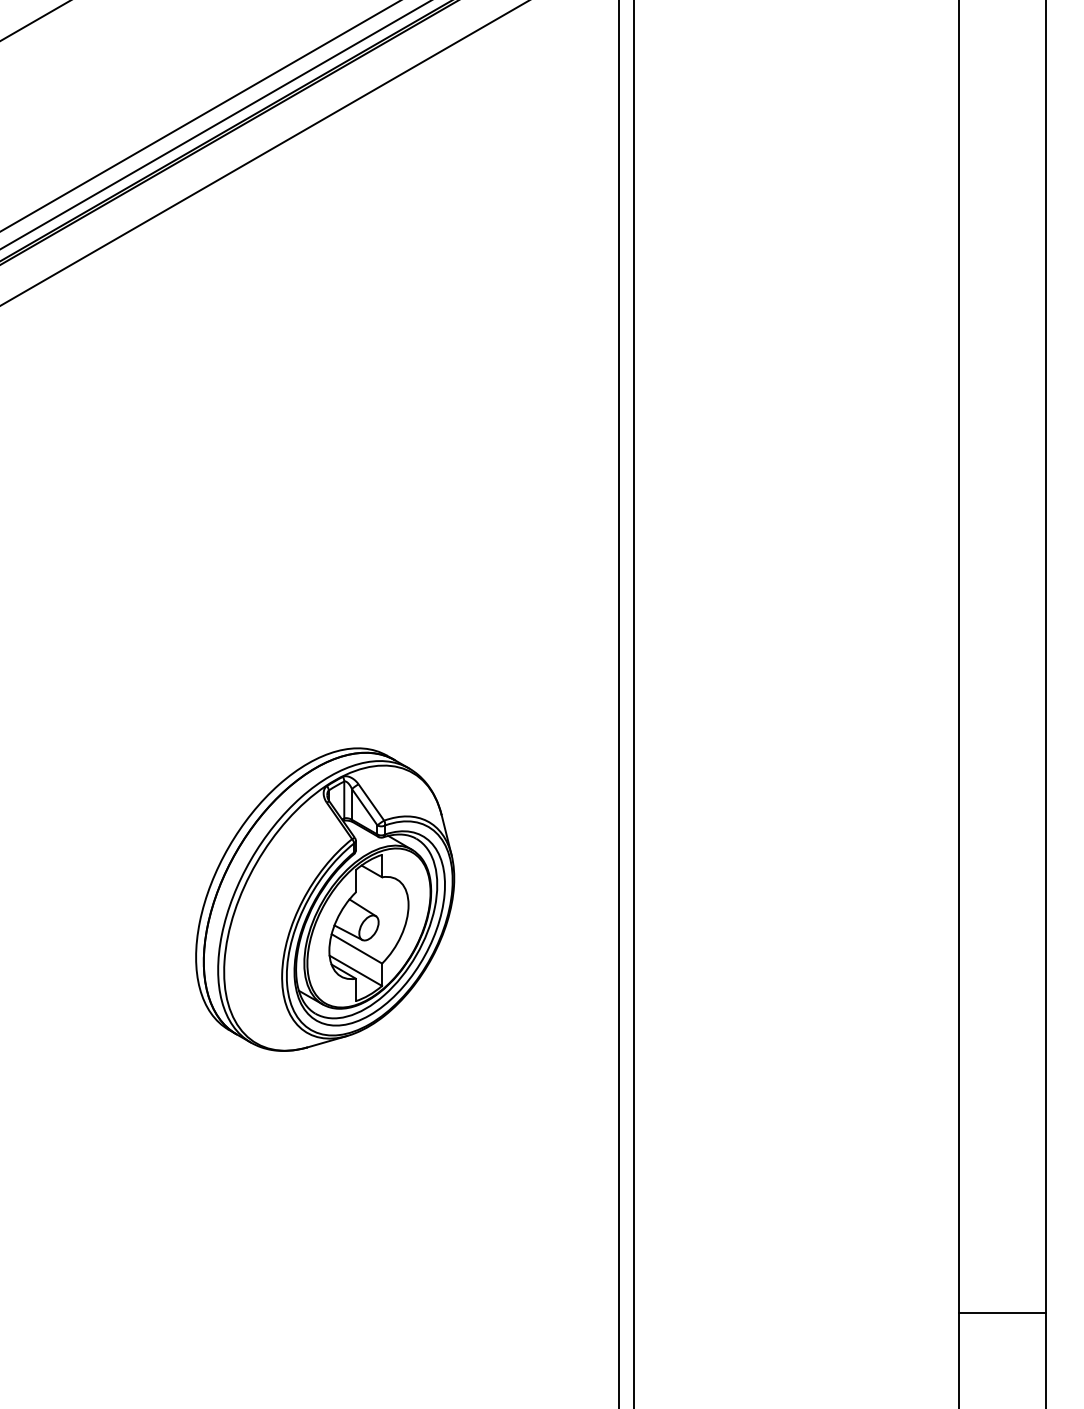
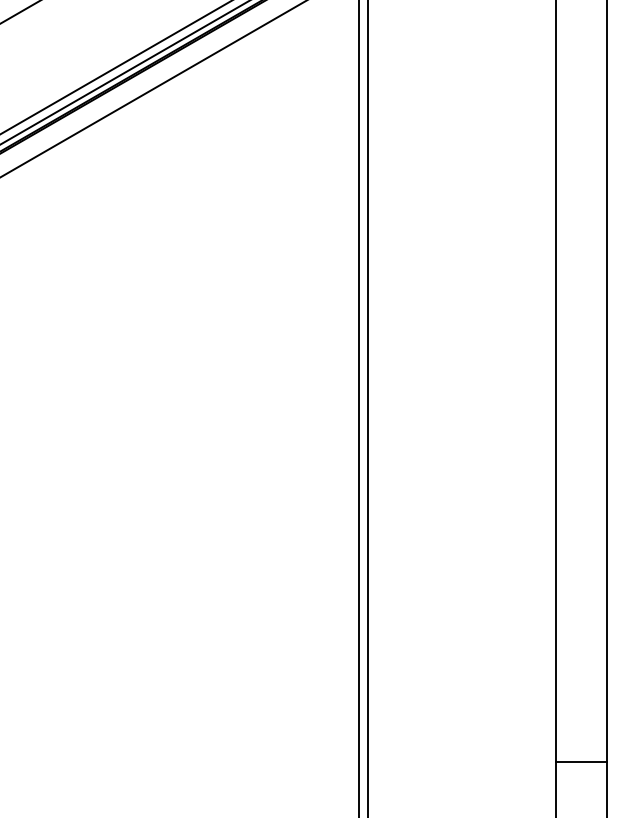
part: (324, 898) -> (188, 521), removed

